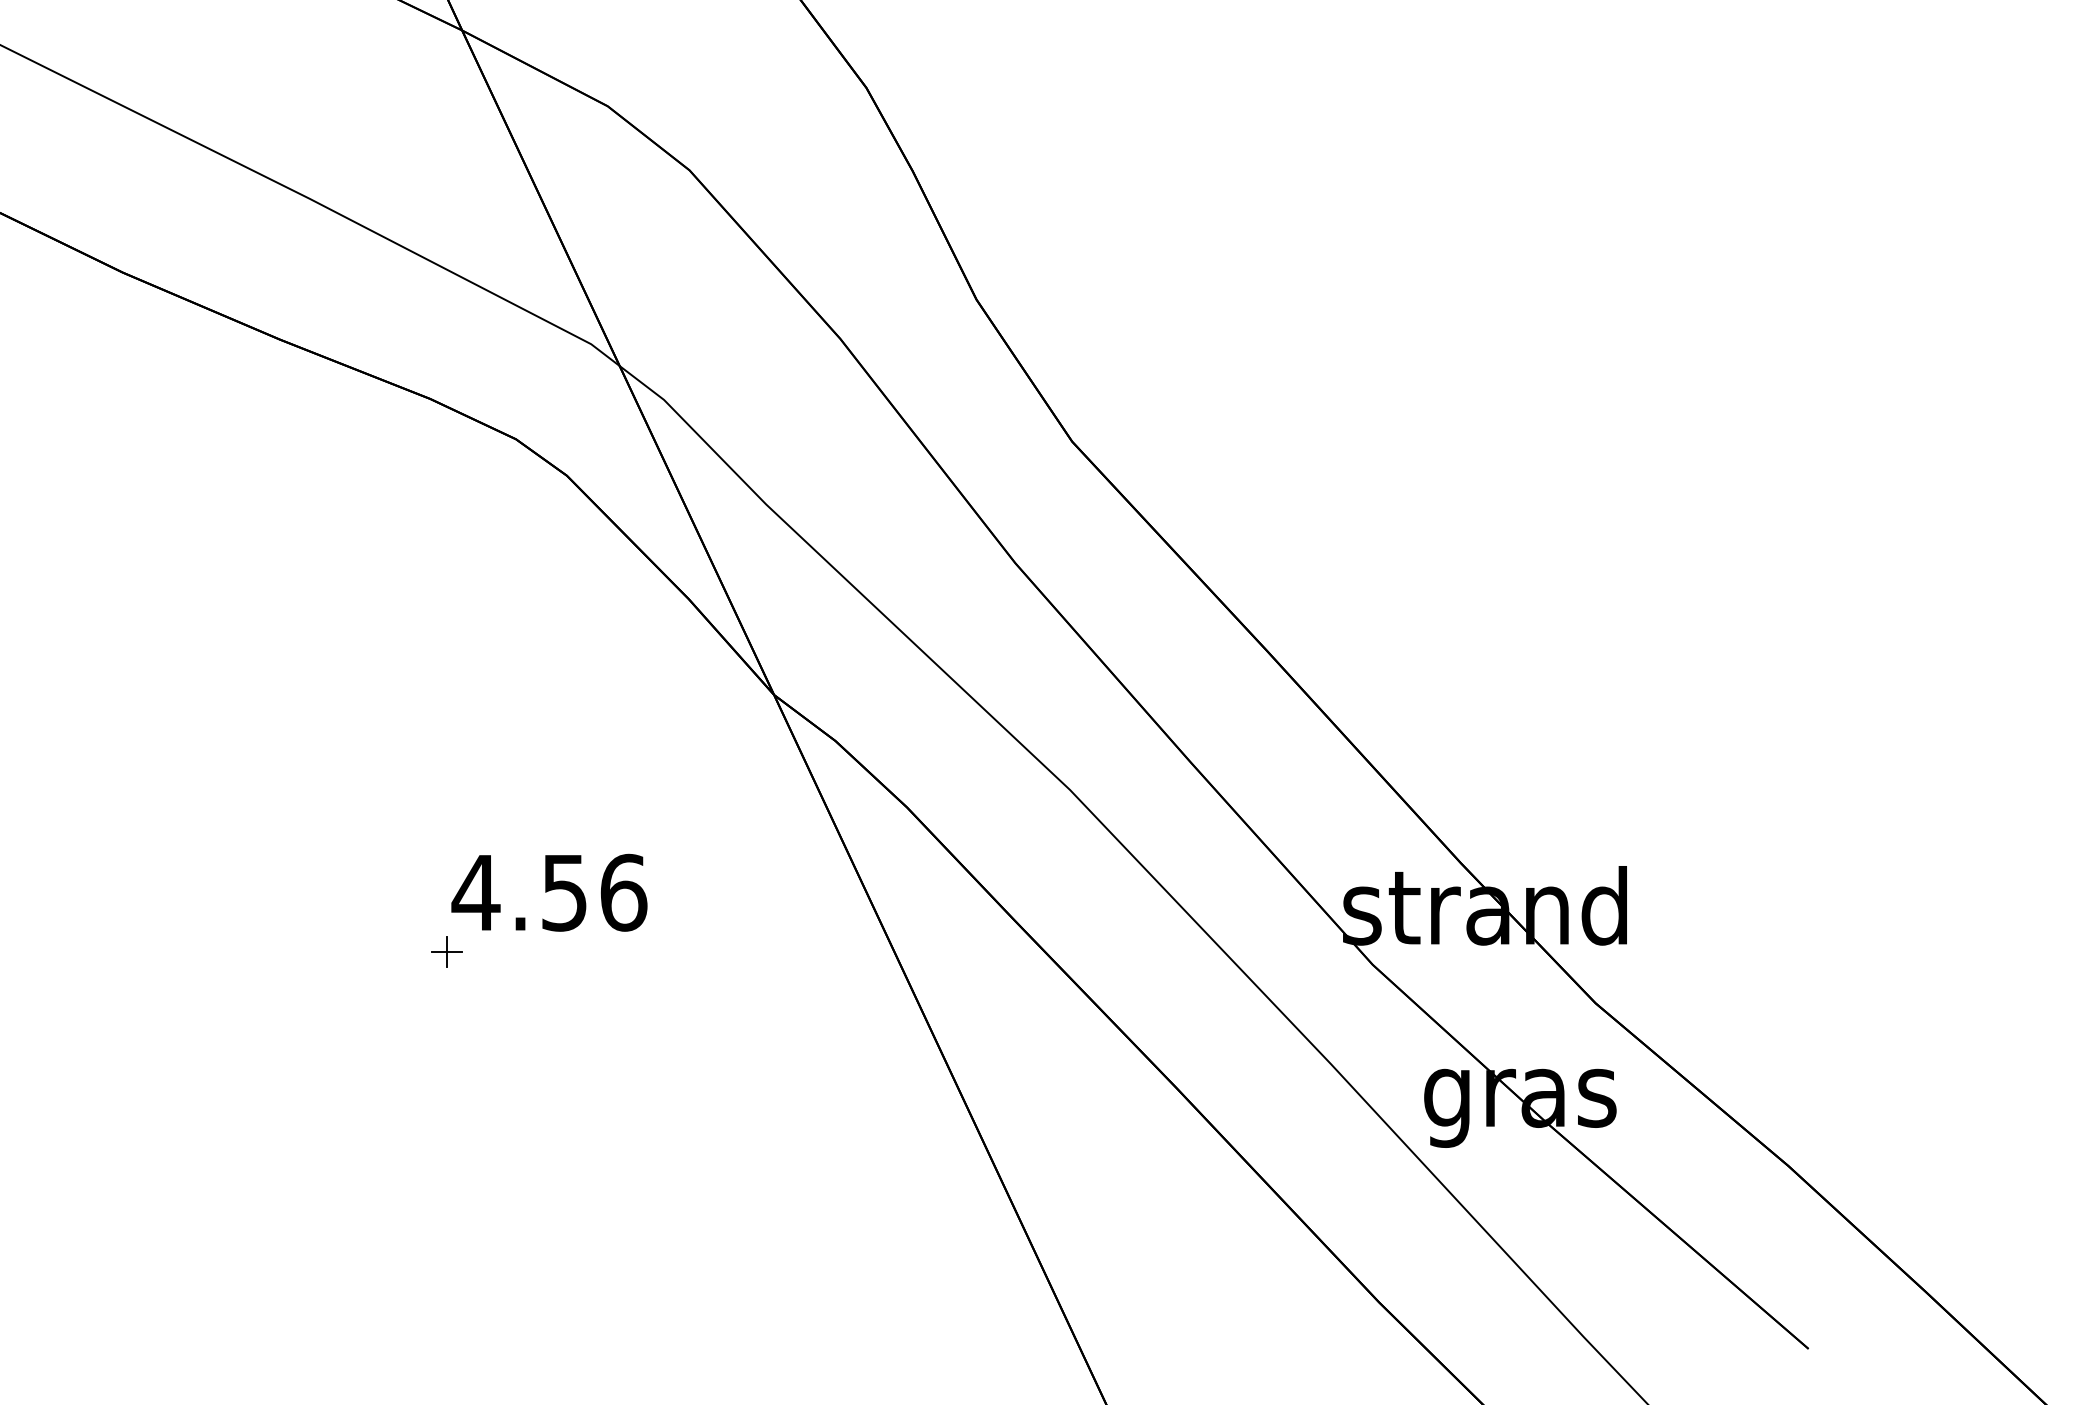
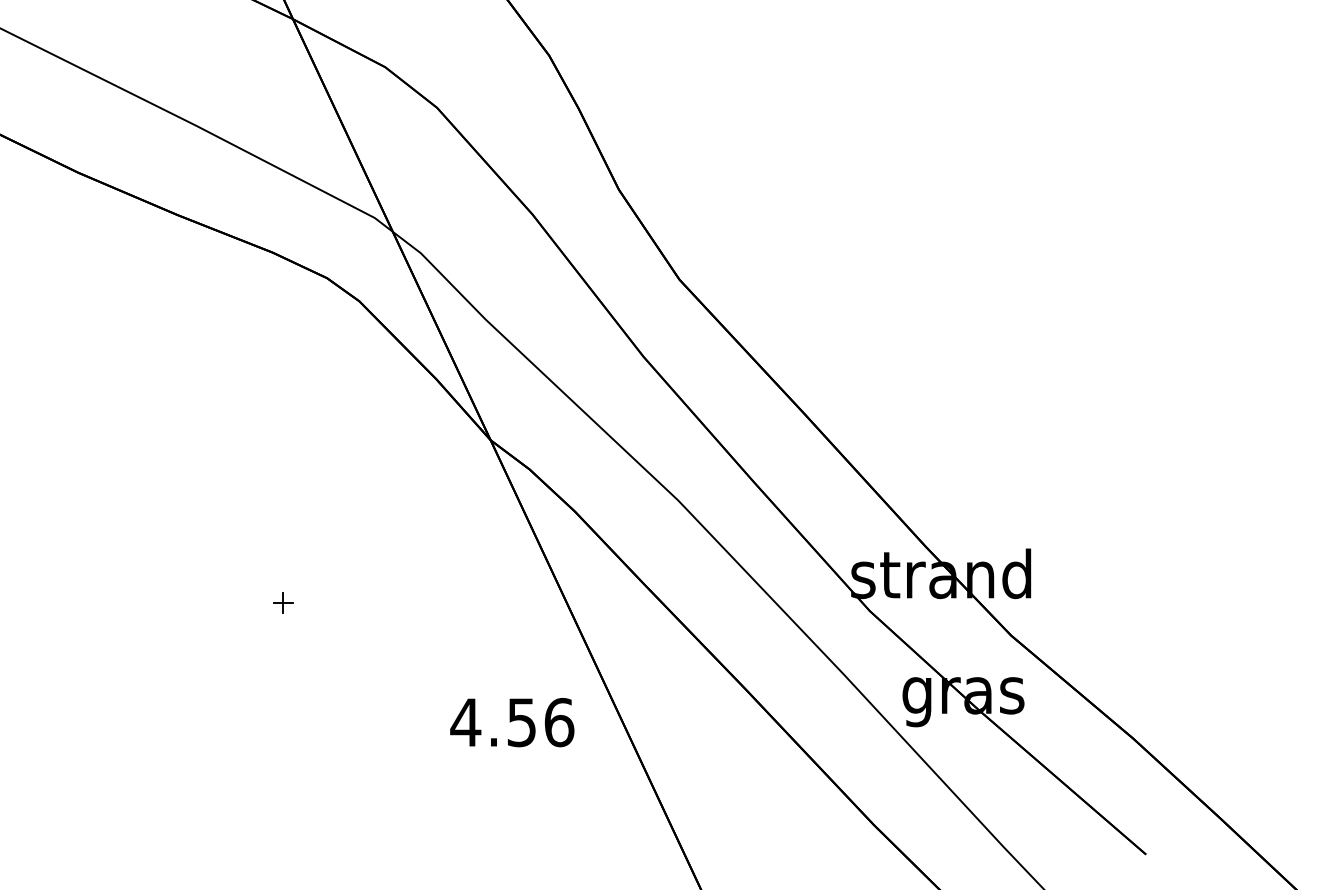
text: (549, 892) -> (512, 722), moved

